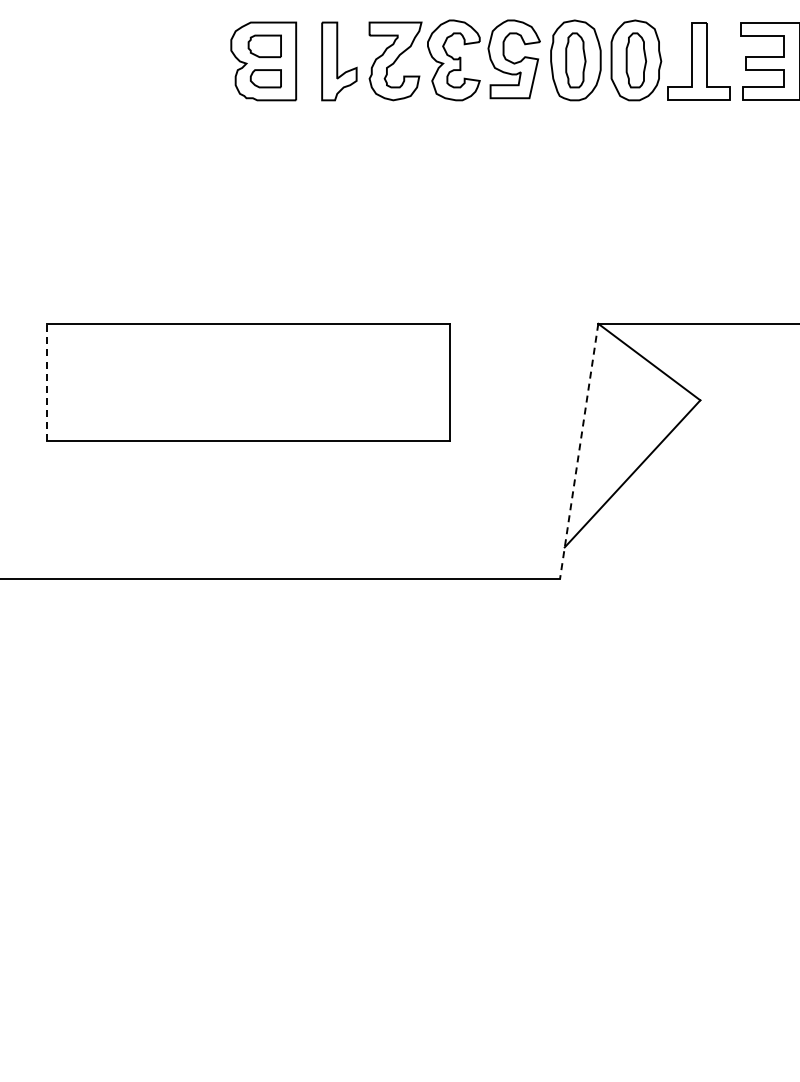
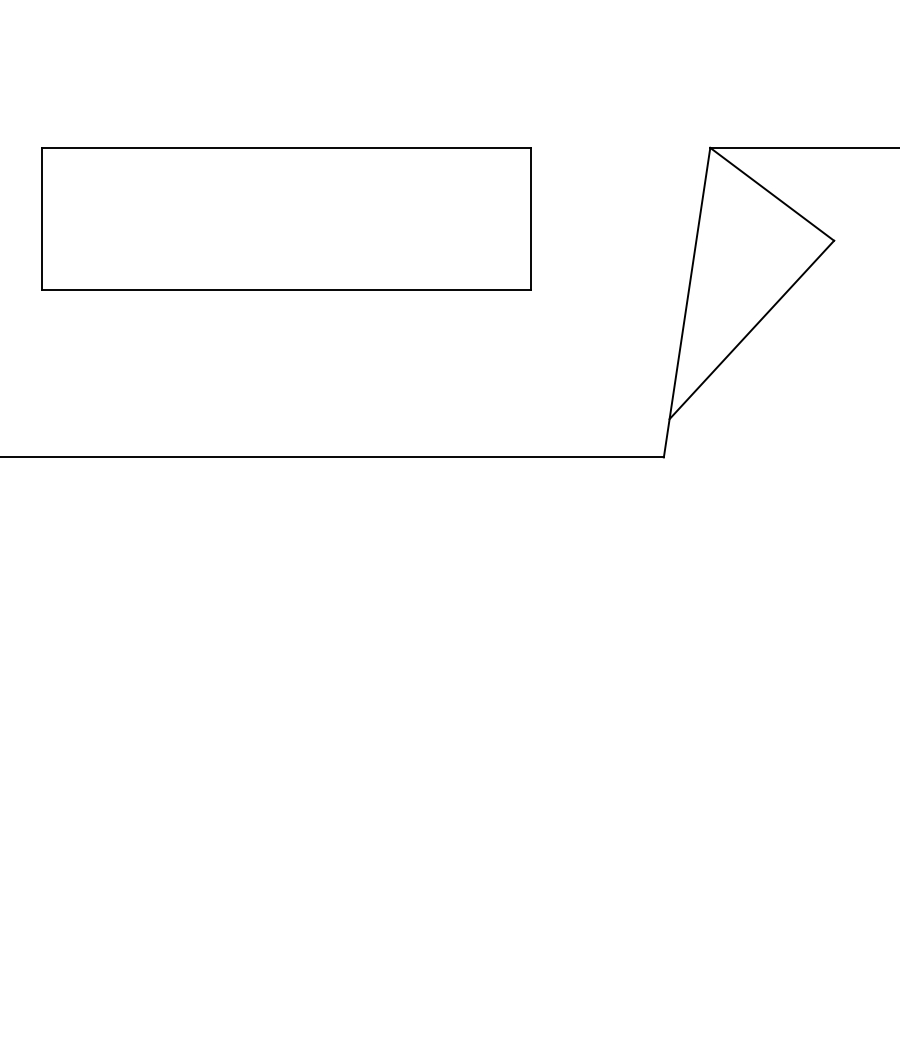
line: (47, 382) -> (42, 219), dashed -> solid
line: (579, 451) -> (687, 302), dashed -> solid

